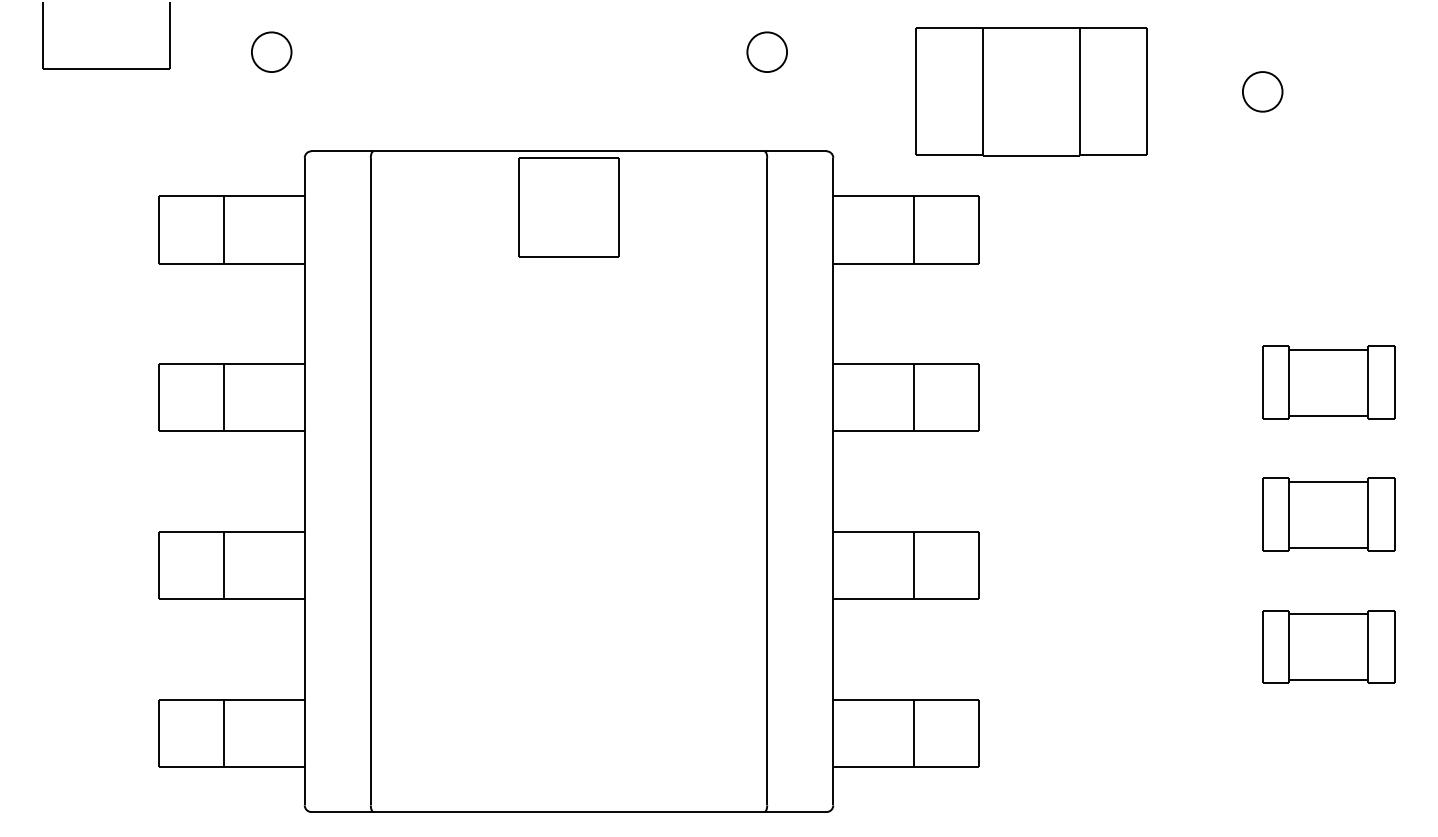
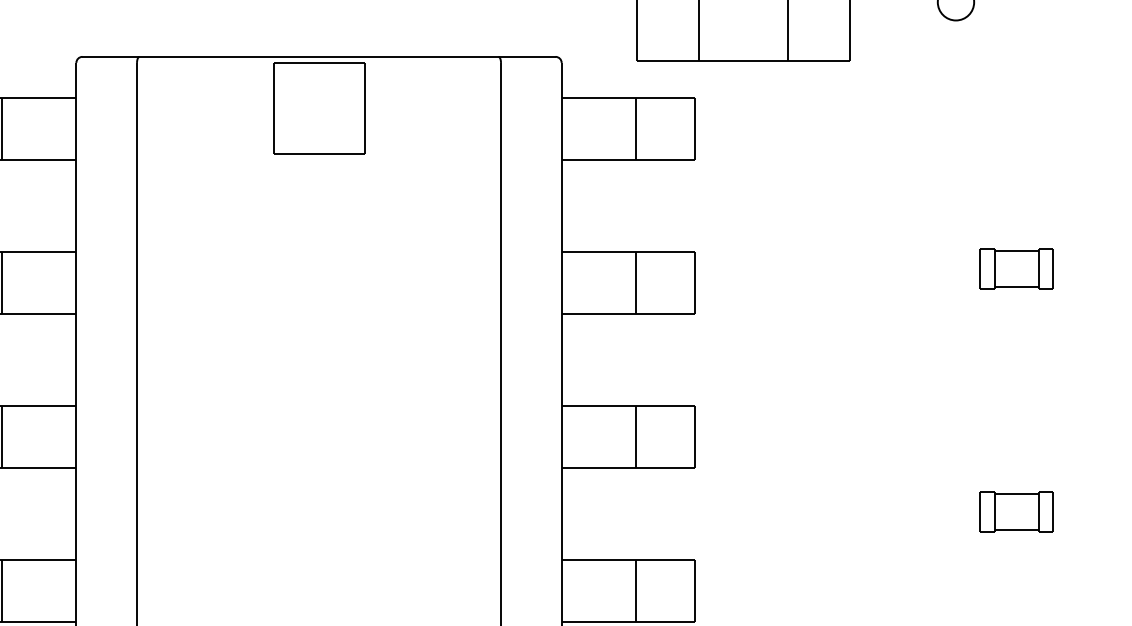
part: (1328, 382) -> (1016, 269), size x0.6
part: (1328, 514) -> (1016, 390), removed
part: (1328, 646) -> (1016, 511), size x0.6

